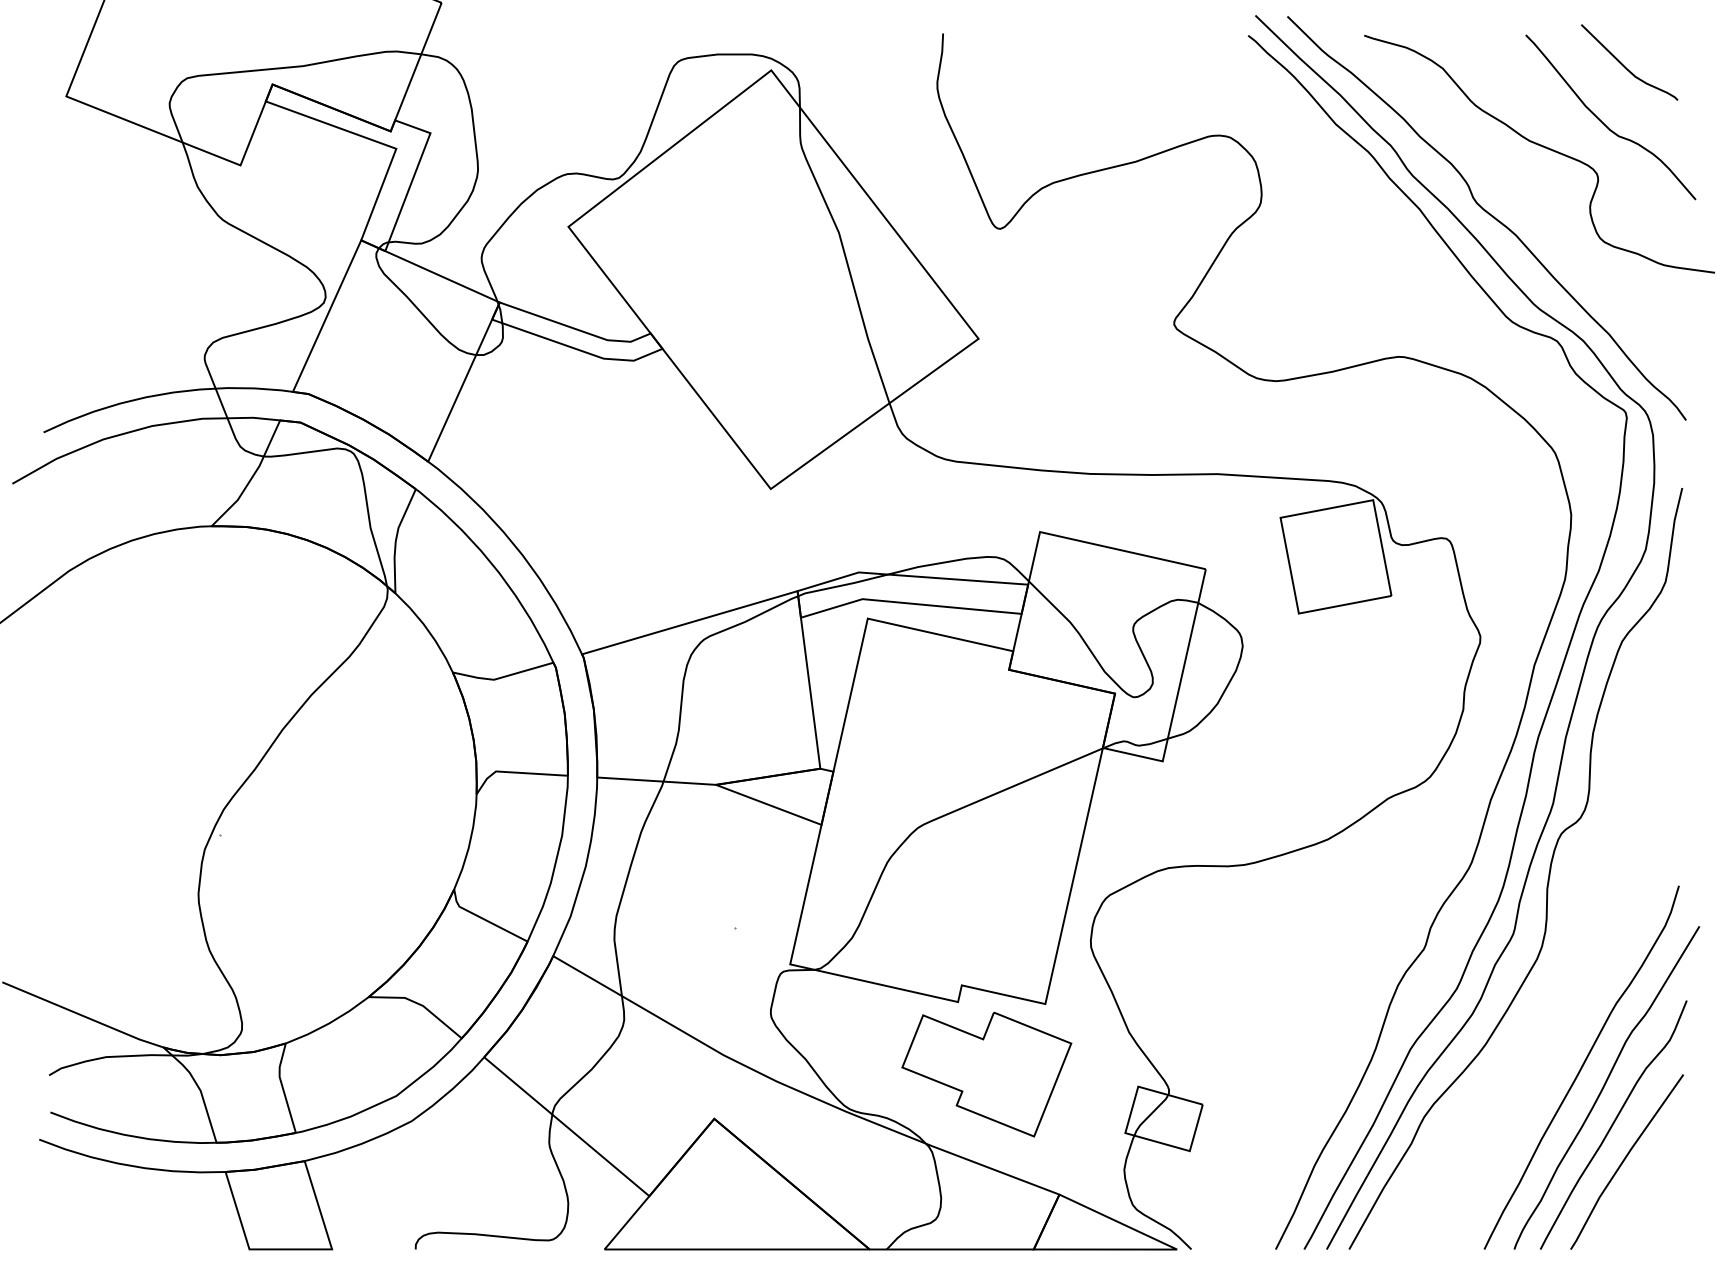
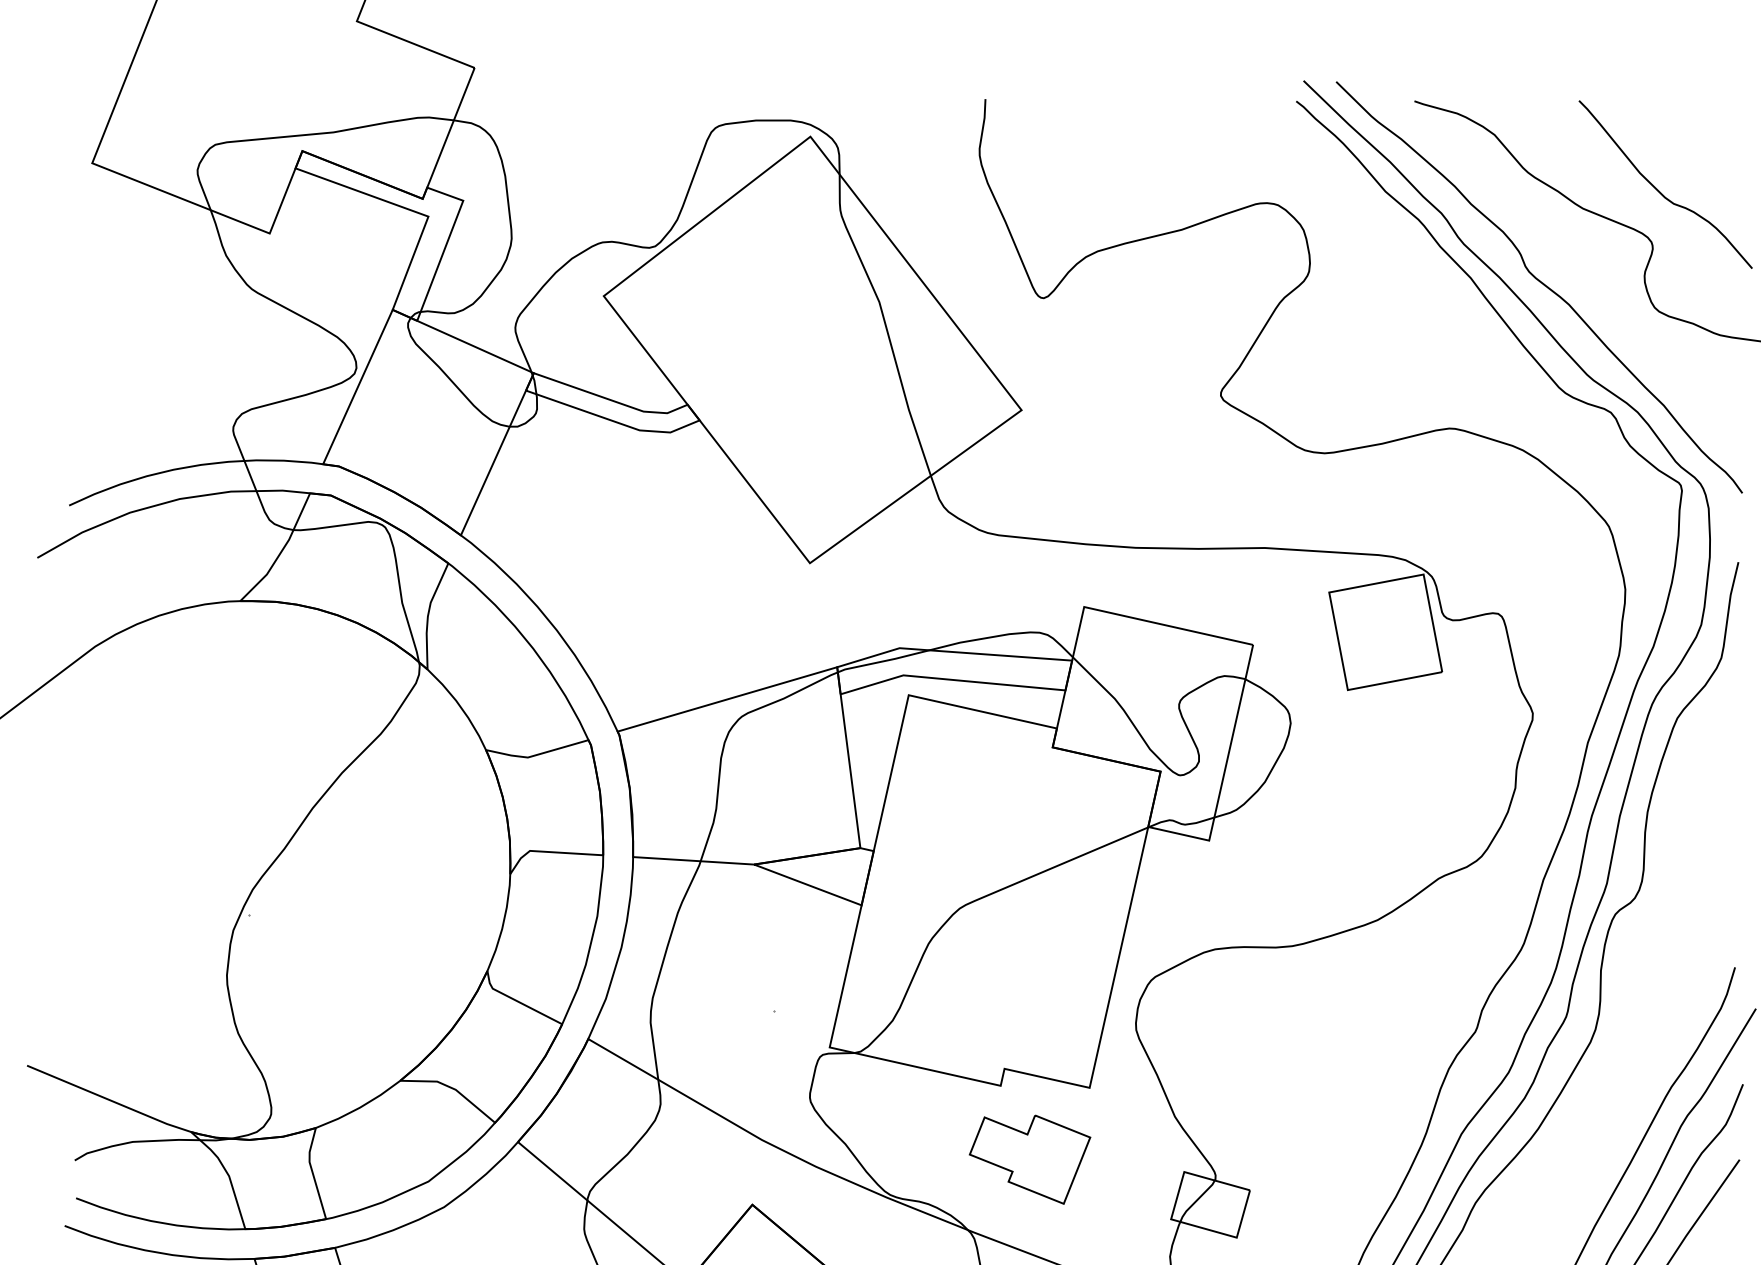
curve: (1625, 66) -> (1680, 132), removed
part: (986, 1074) -> (1029, 1159), size x0.7

